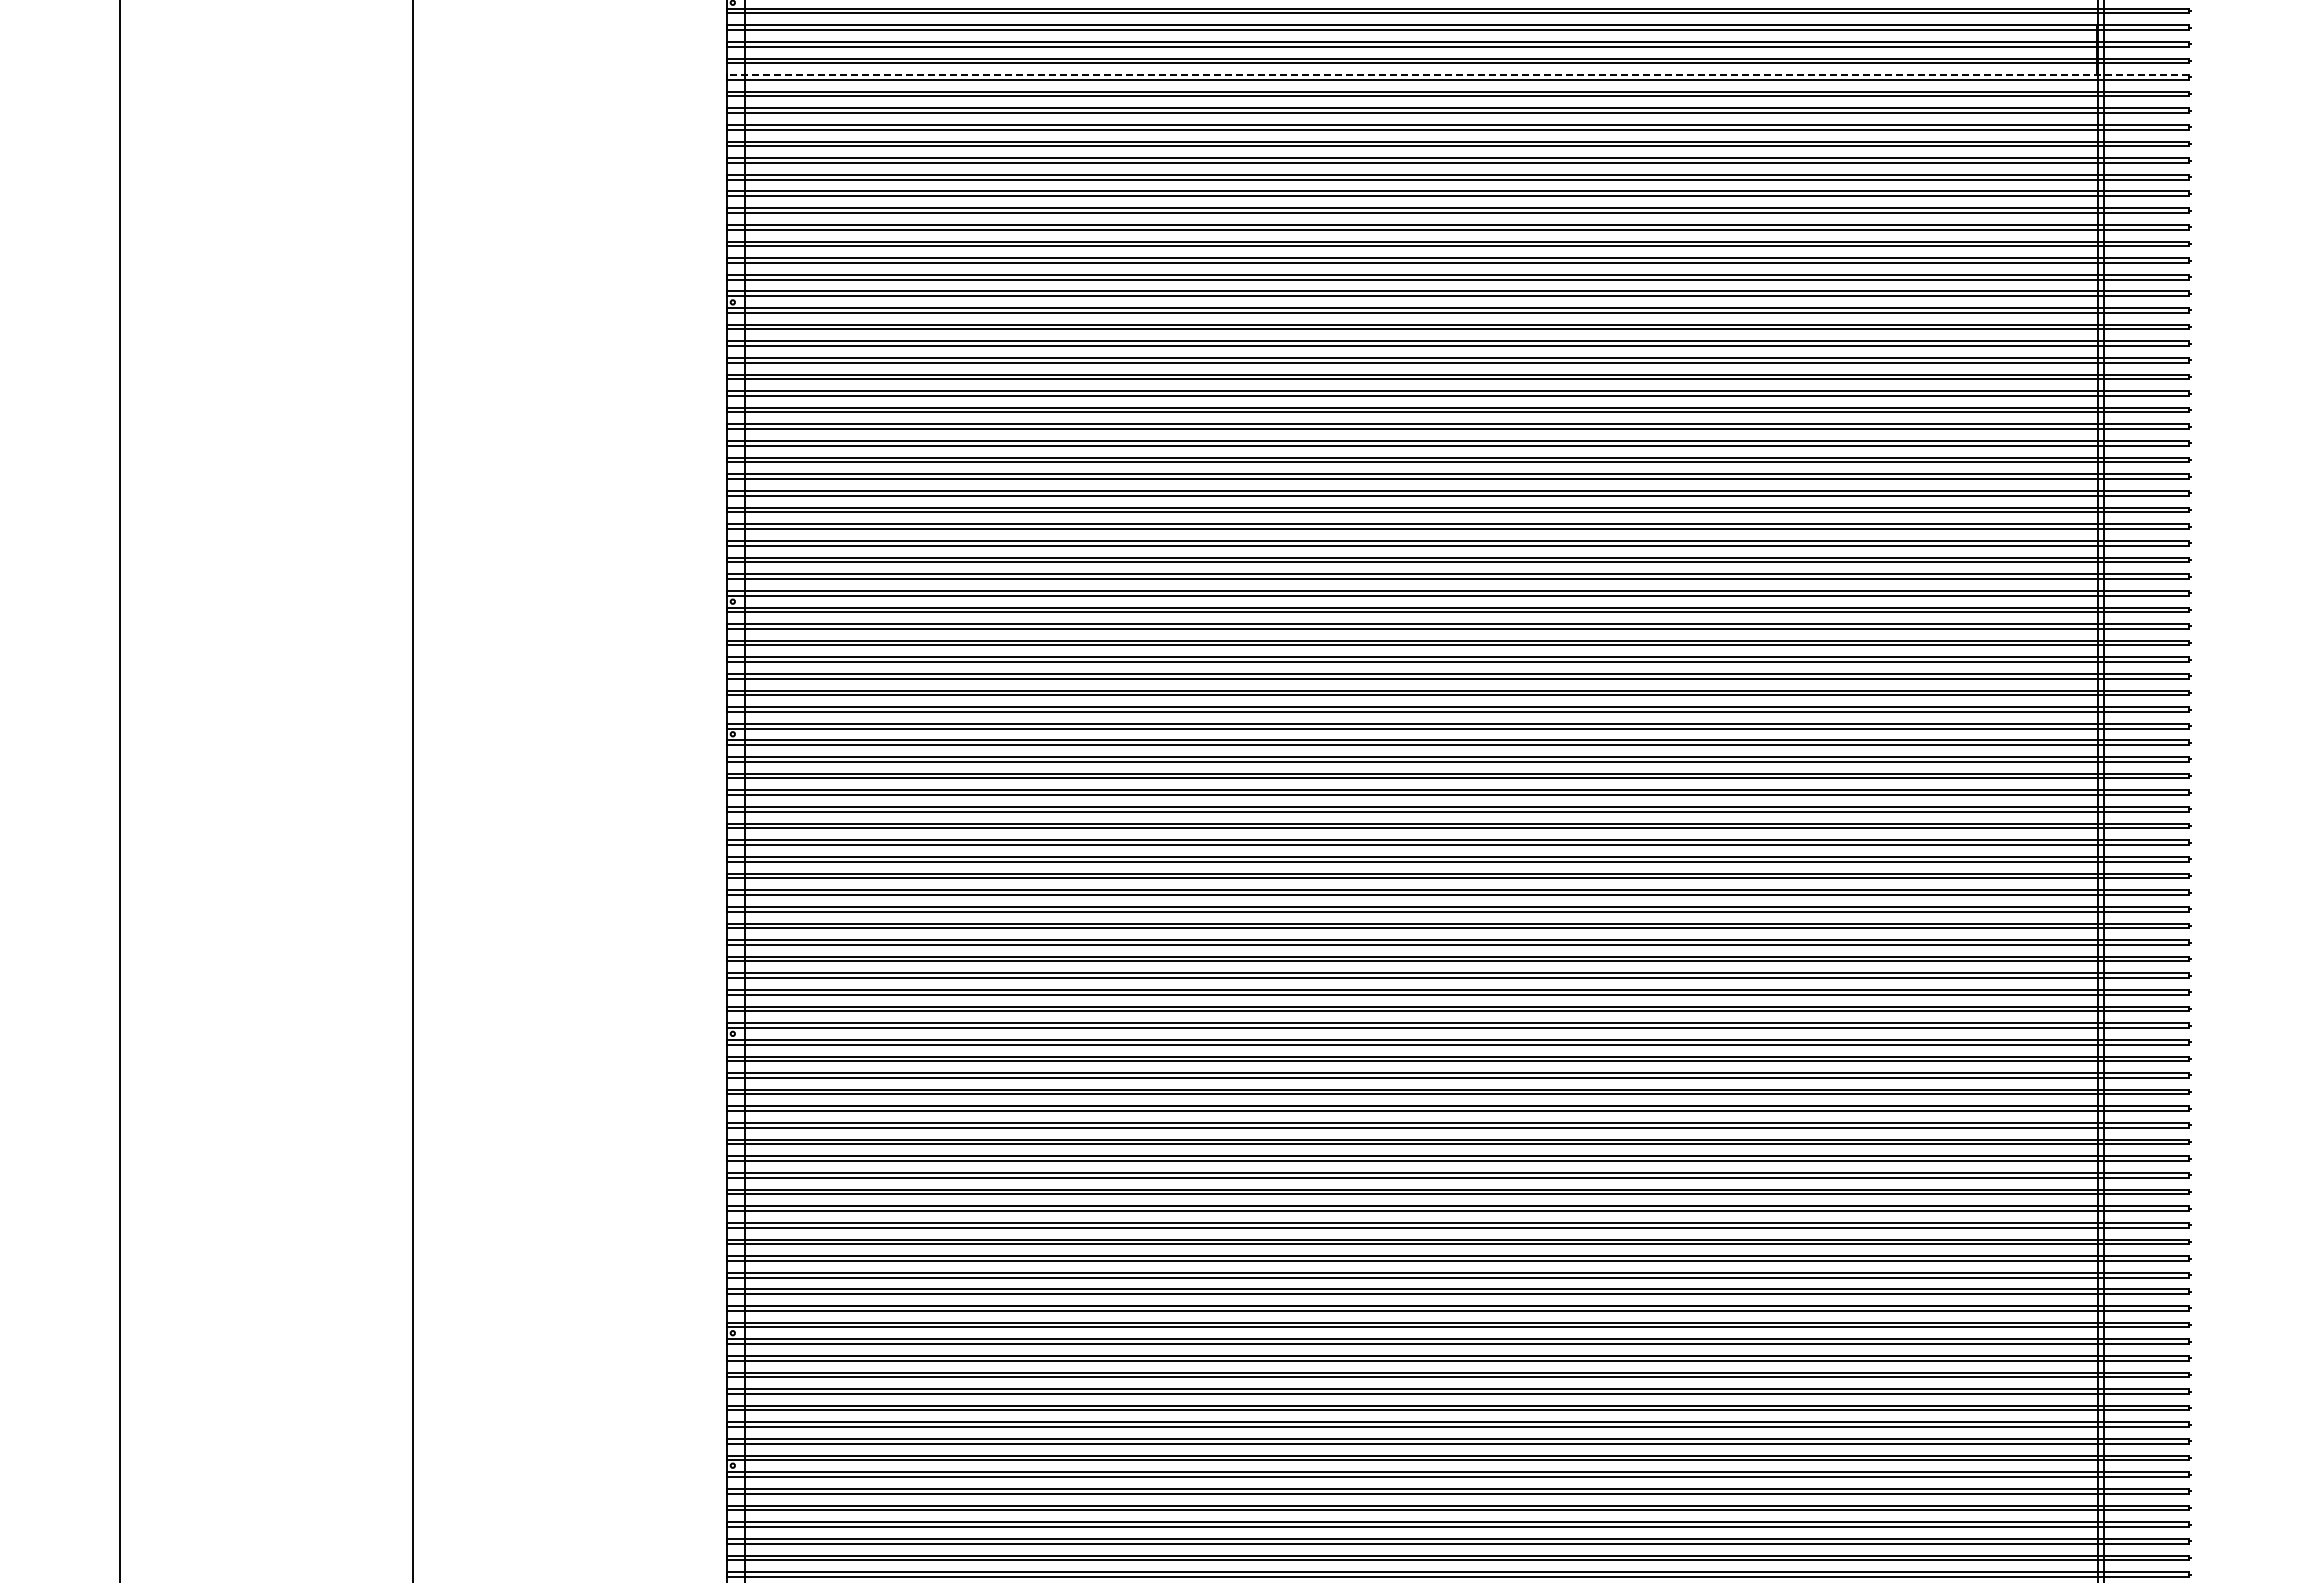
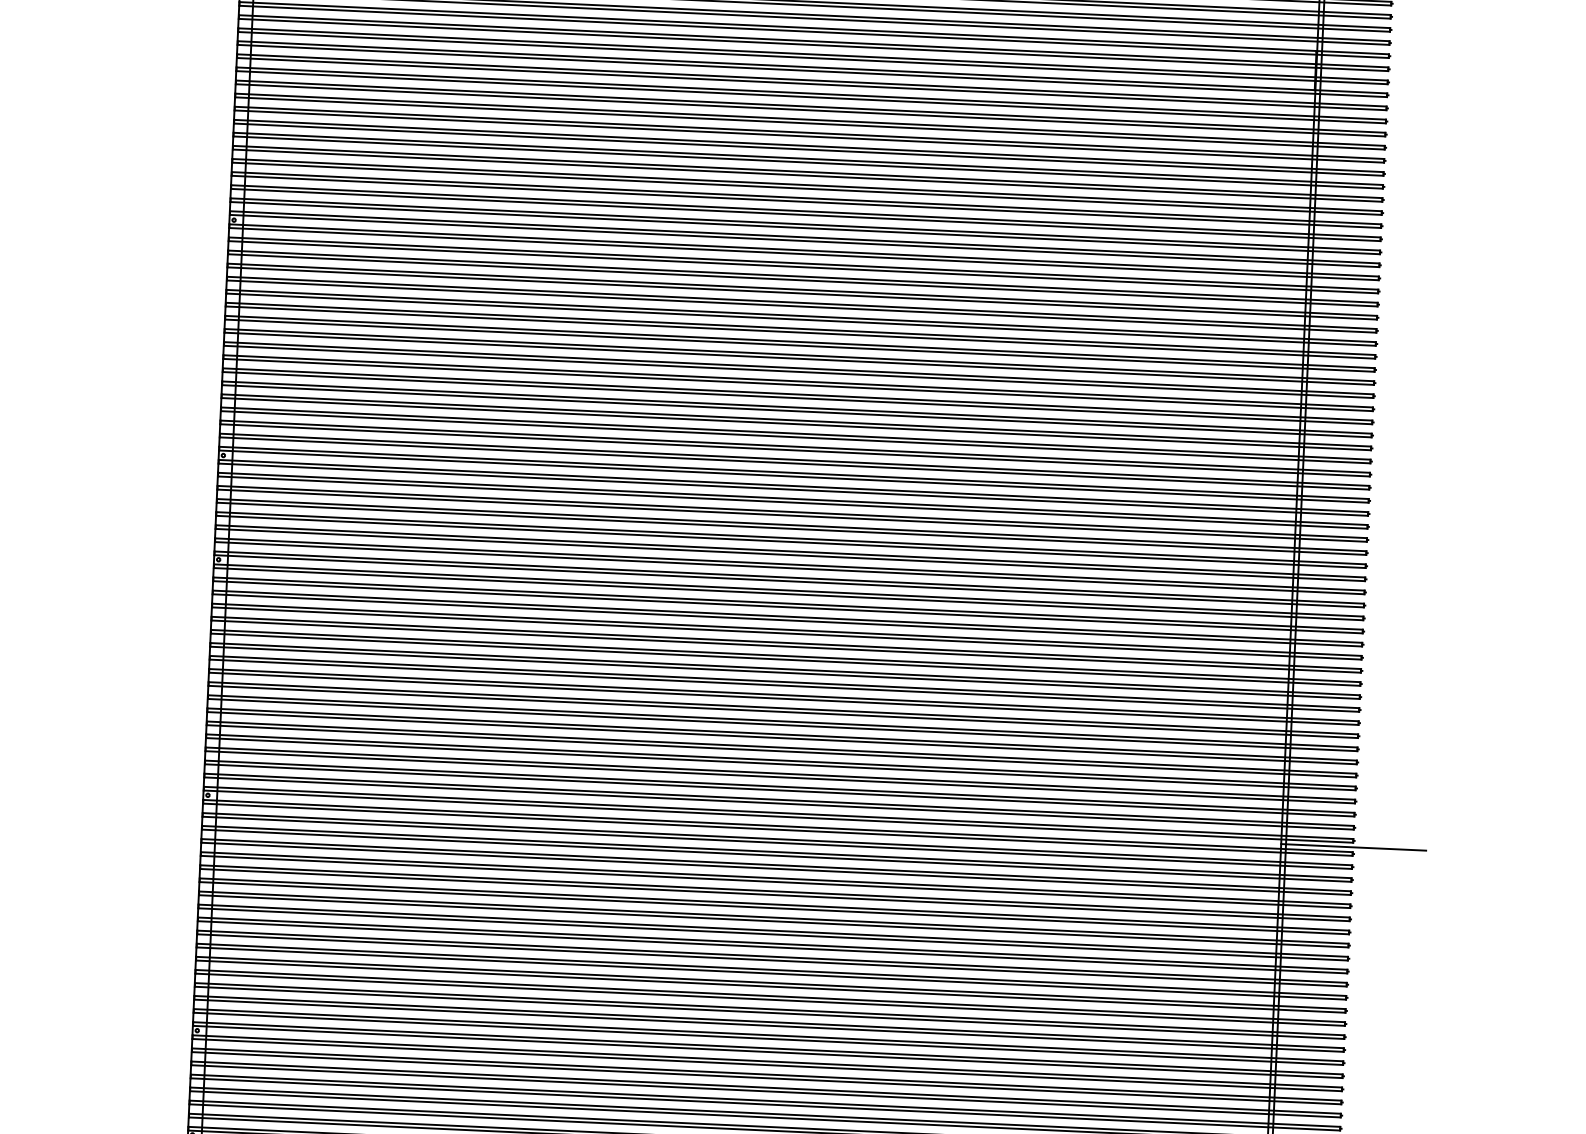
line: (1458, 75) -> (812, 67), dashed -> solid
line: (2189, 1033) -> (1353, 847), added

